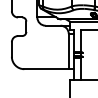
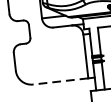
line: (46, 69) -> (60, 81), solid -> dashed

